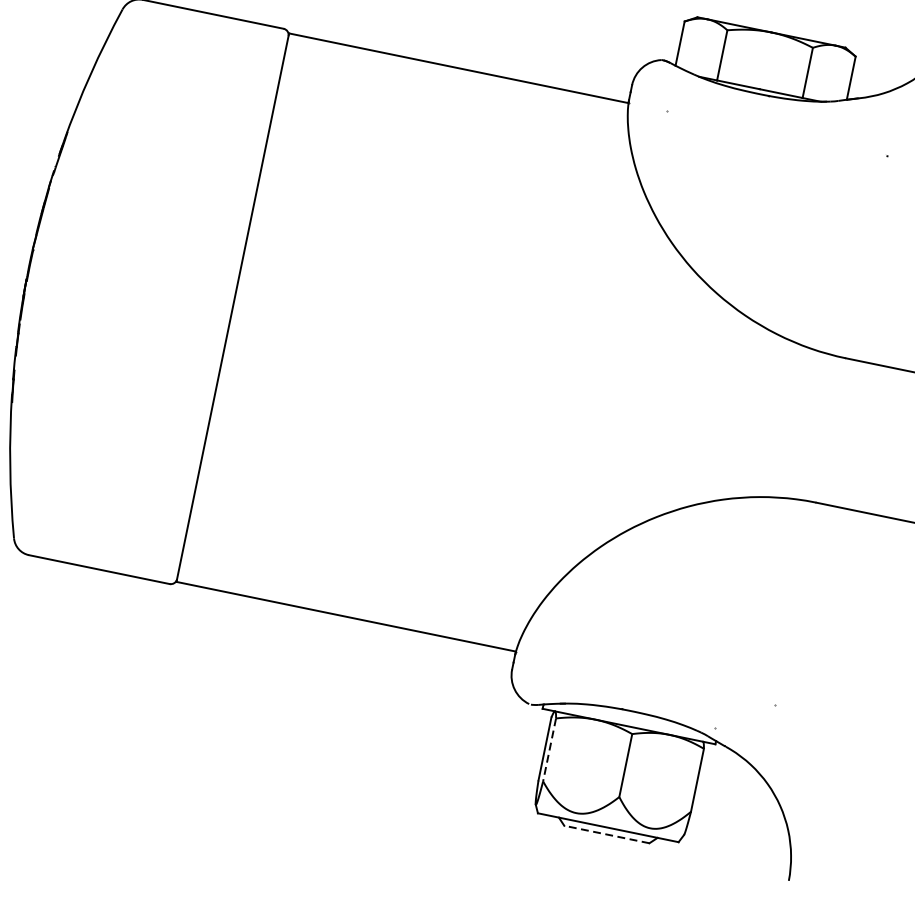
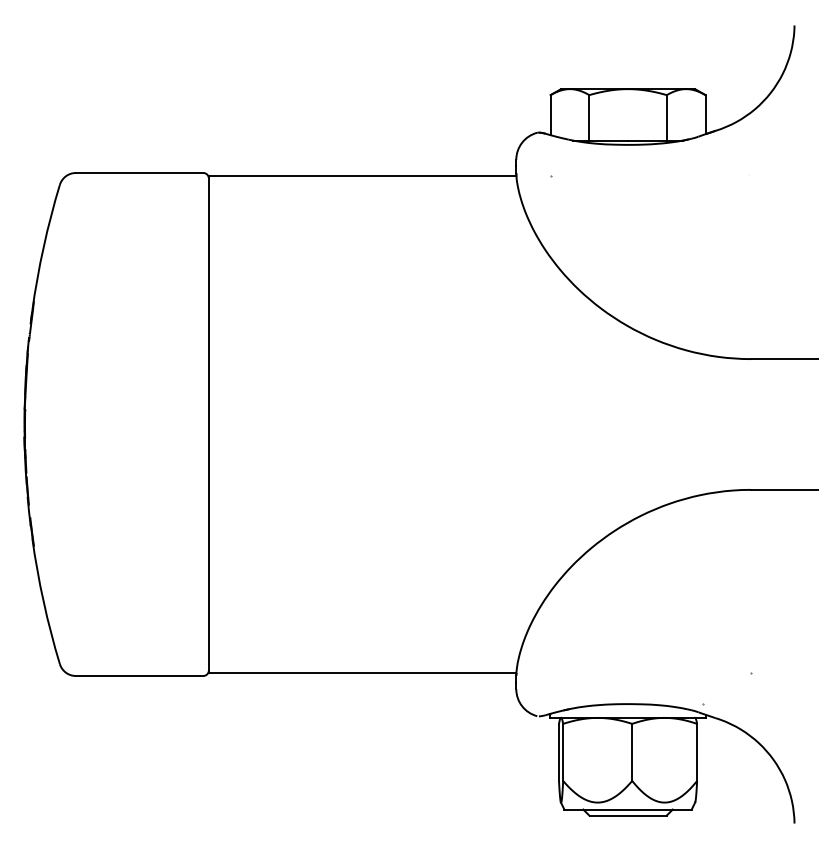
line: (549, 750) -> (563, 752), dashed -> solid
line: (607, 834) -> (628, 815), dashed -> solid

